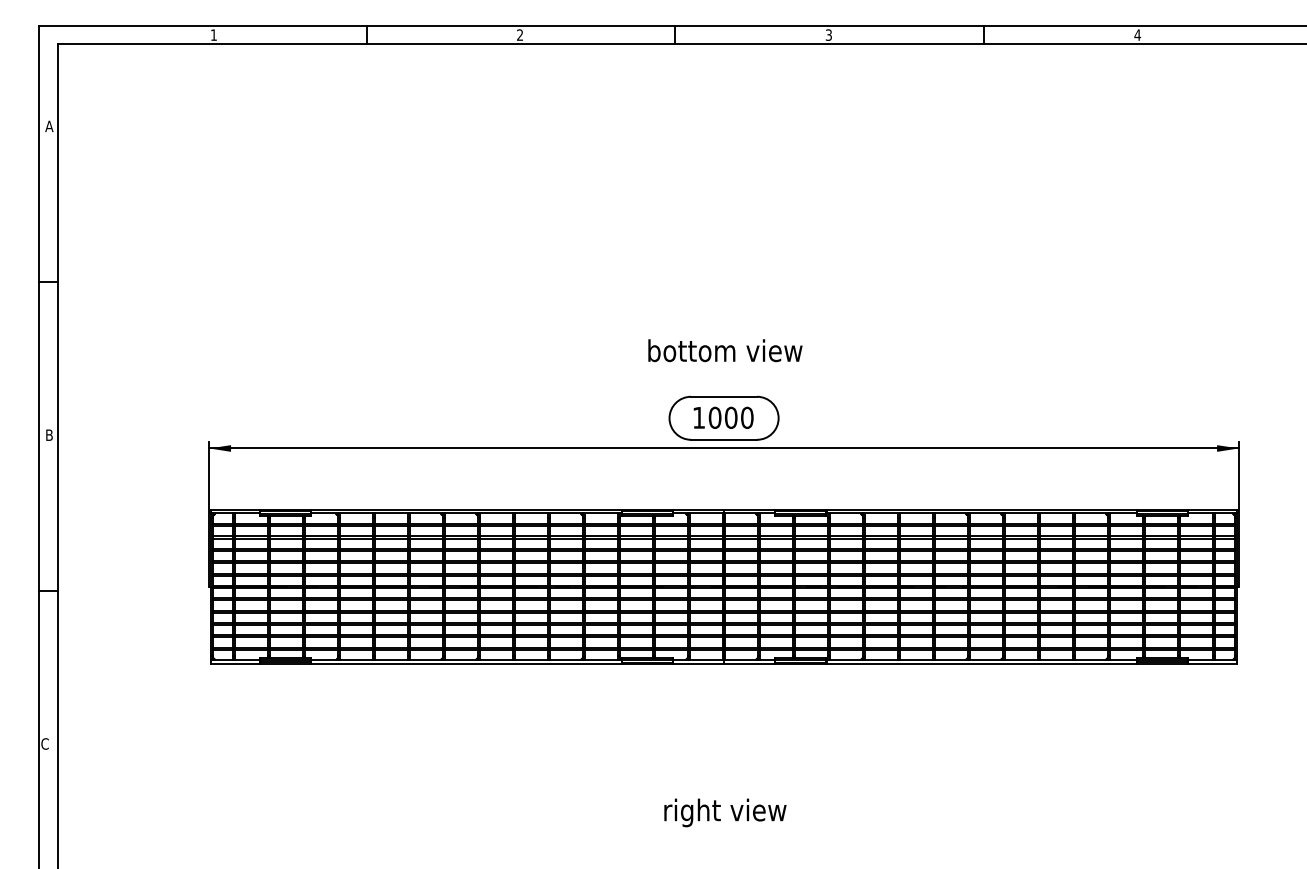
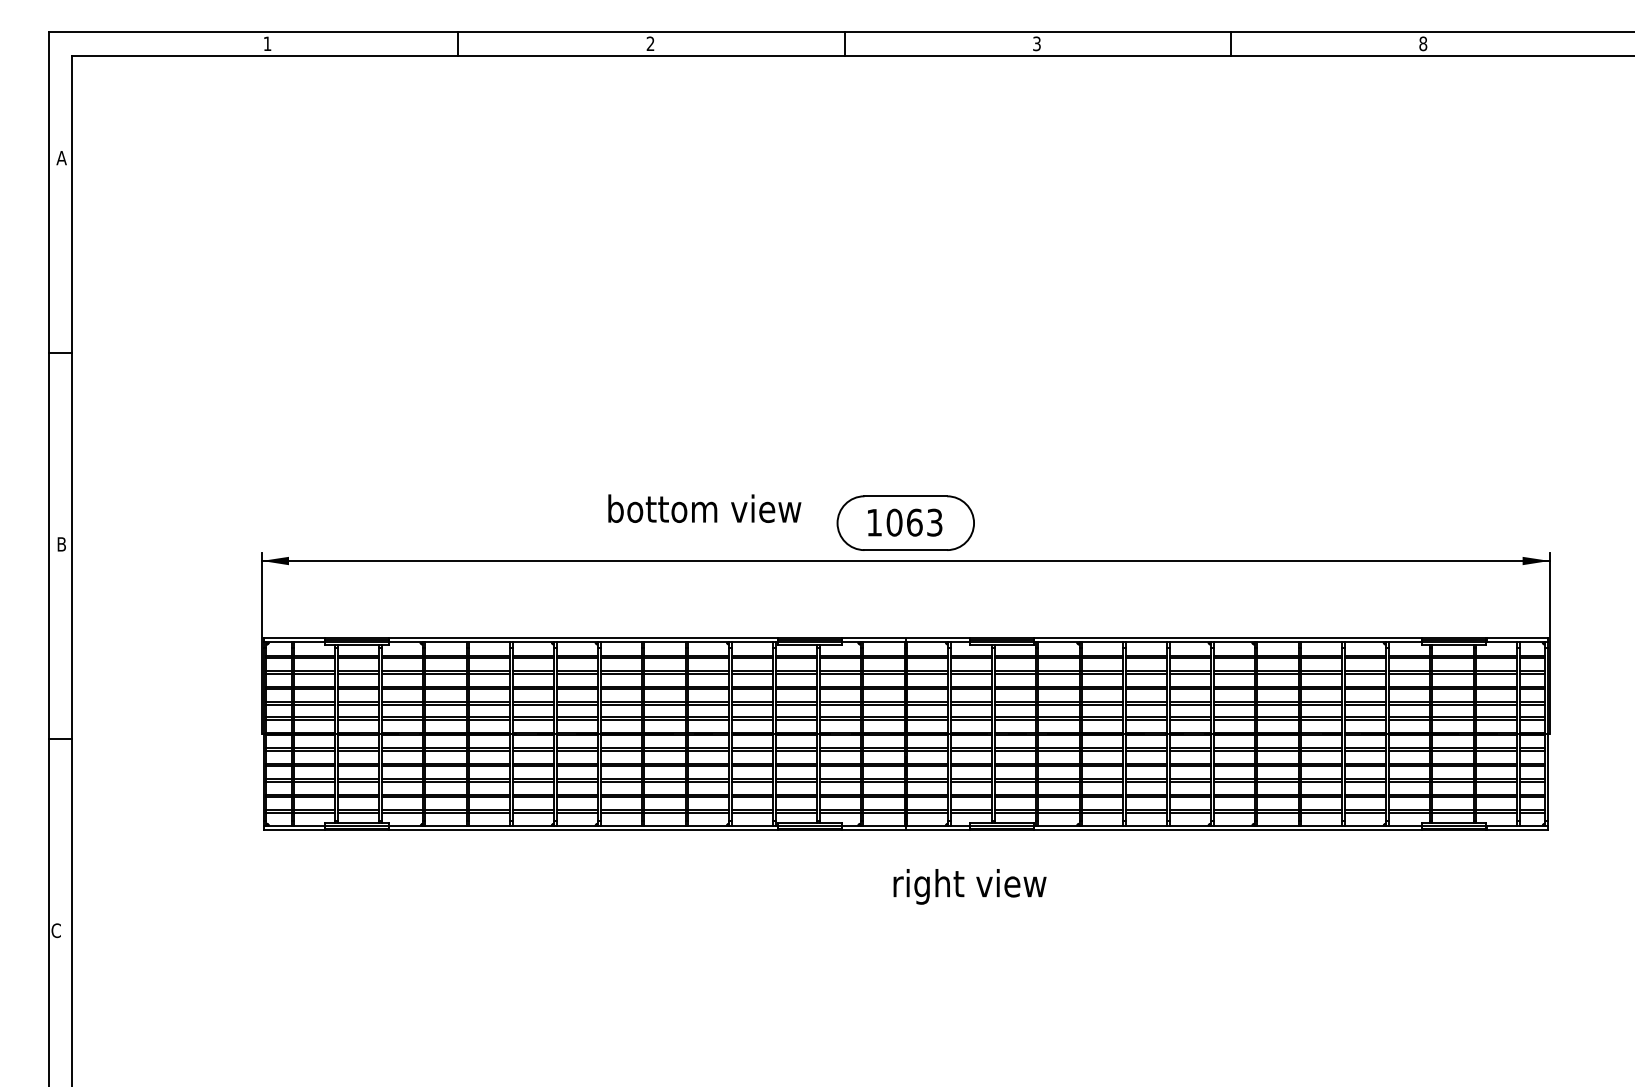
text: (1137, 34) -> (1423, 43), 4 -> 8
text: (725, 350) -> (704, 508), moved
text: (739, 417) -> (925, 522), 1000 -> 1063
text: (725, 812) -> (970, 886), moved

